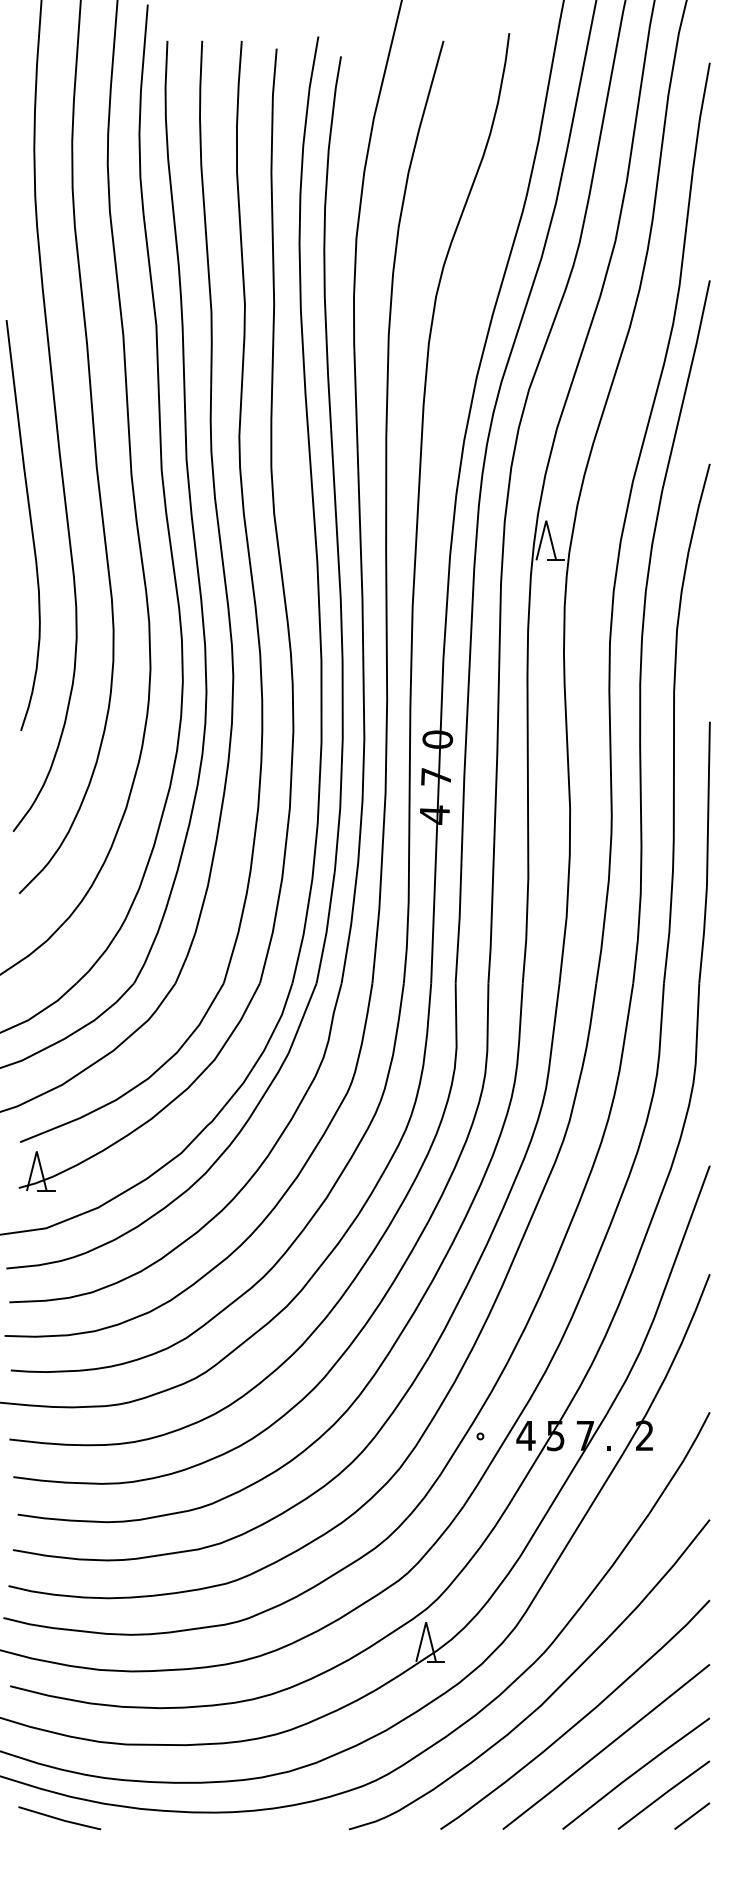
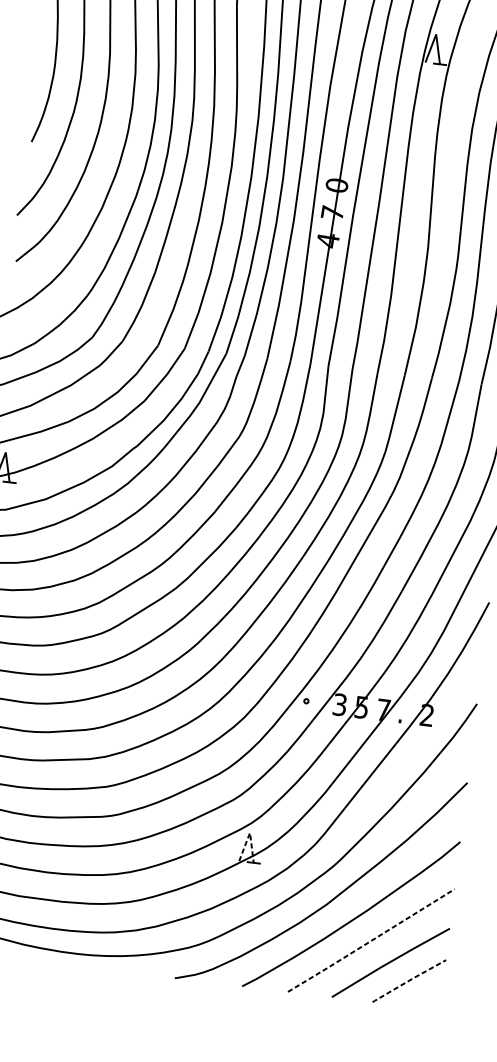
text: (525, 1435) -> (339, 704), 4 -> 3
line: (426, 1622) -> (250, 833), solid -> dashed
line: (606, 1747) -> (371, 940), solid -> dashed
line: (663, 1794) -> (409, 980), solid -> dashed
line: (692, 1815) -> (428, 998), removed

